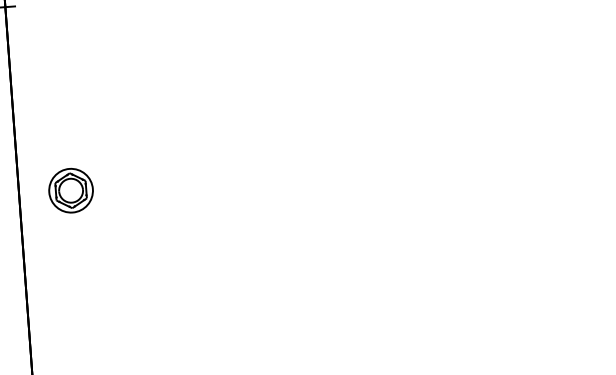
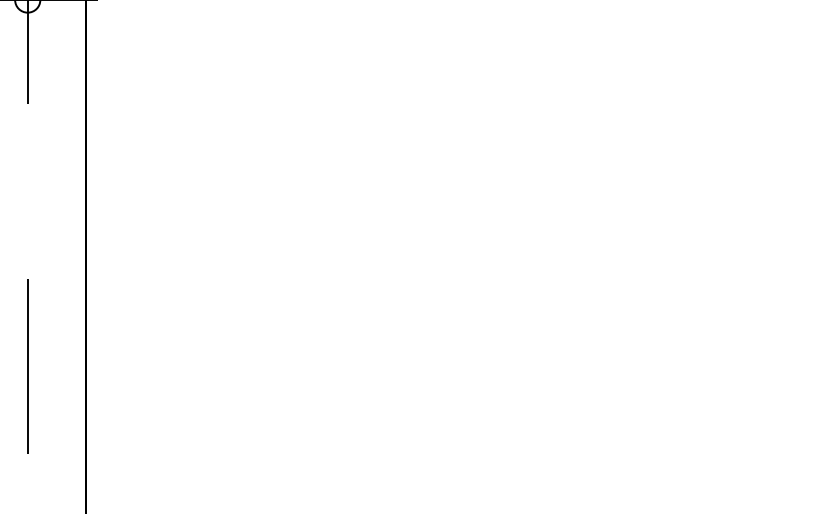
part: (70, 190) -> (146, 221), removed

